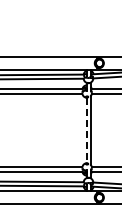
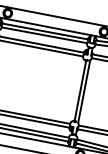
line: (86, 130) -> (80, 90), dashed -> solid

